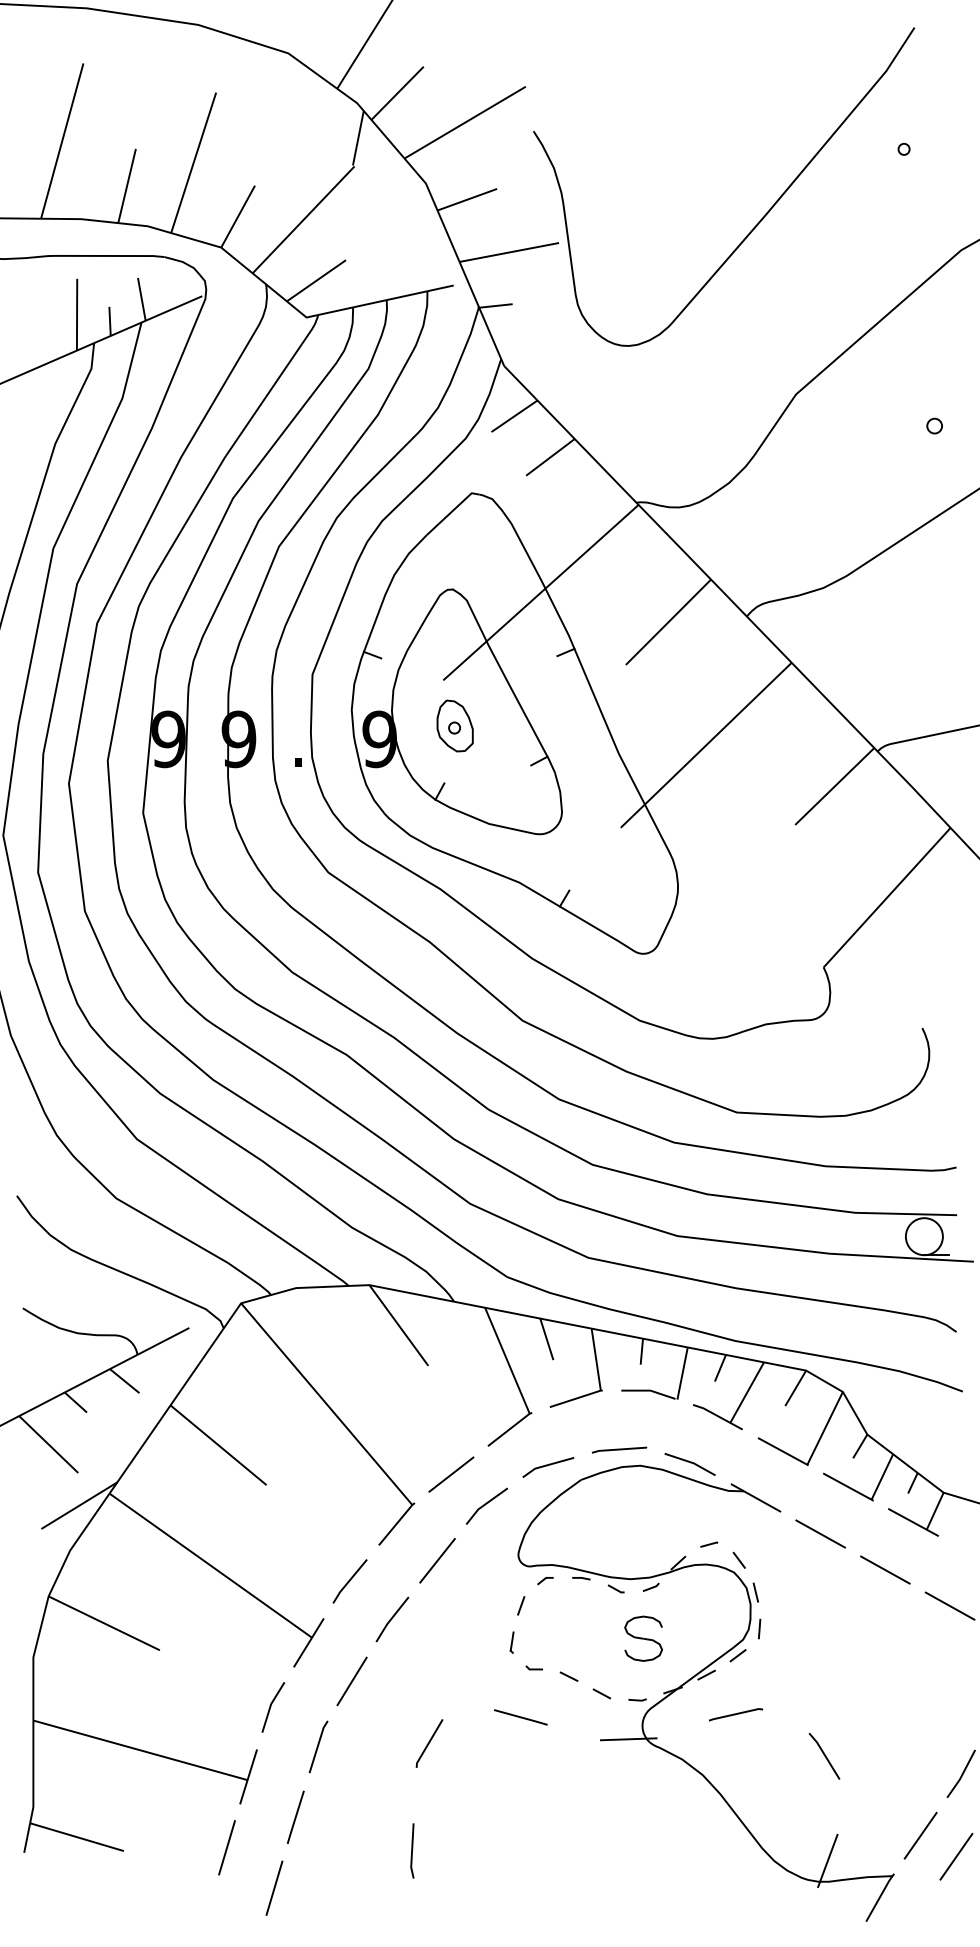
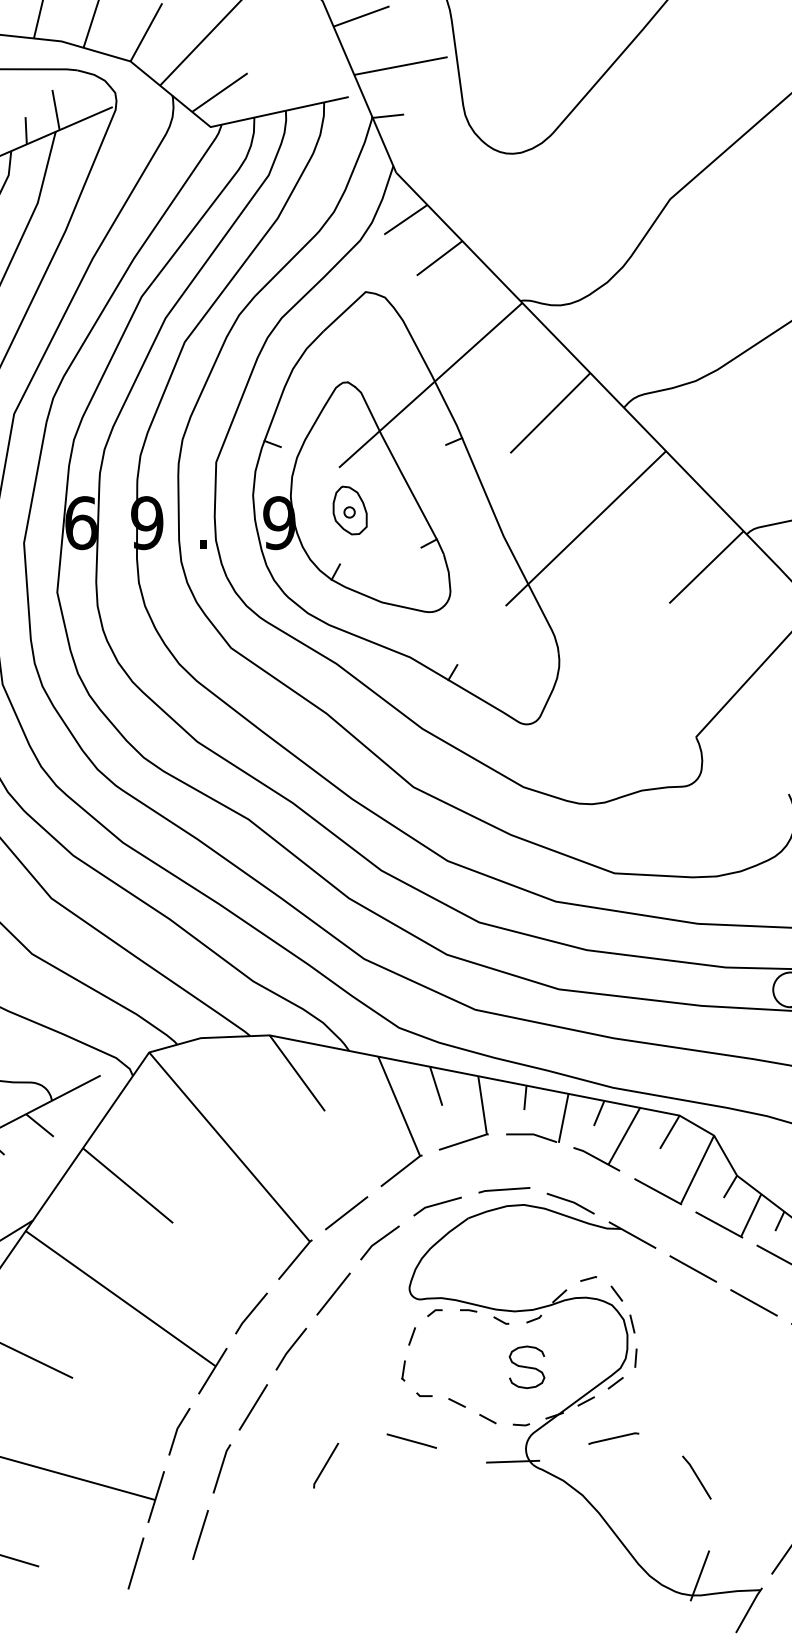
text: (168, 739) -> (81, 523), 9 -> 6
line: (412, 1850) -> (310, 1566), removed
line: (274, 1887) -> (180, 1600), removed

